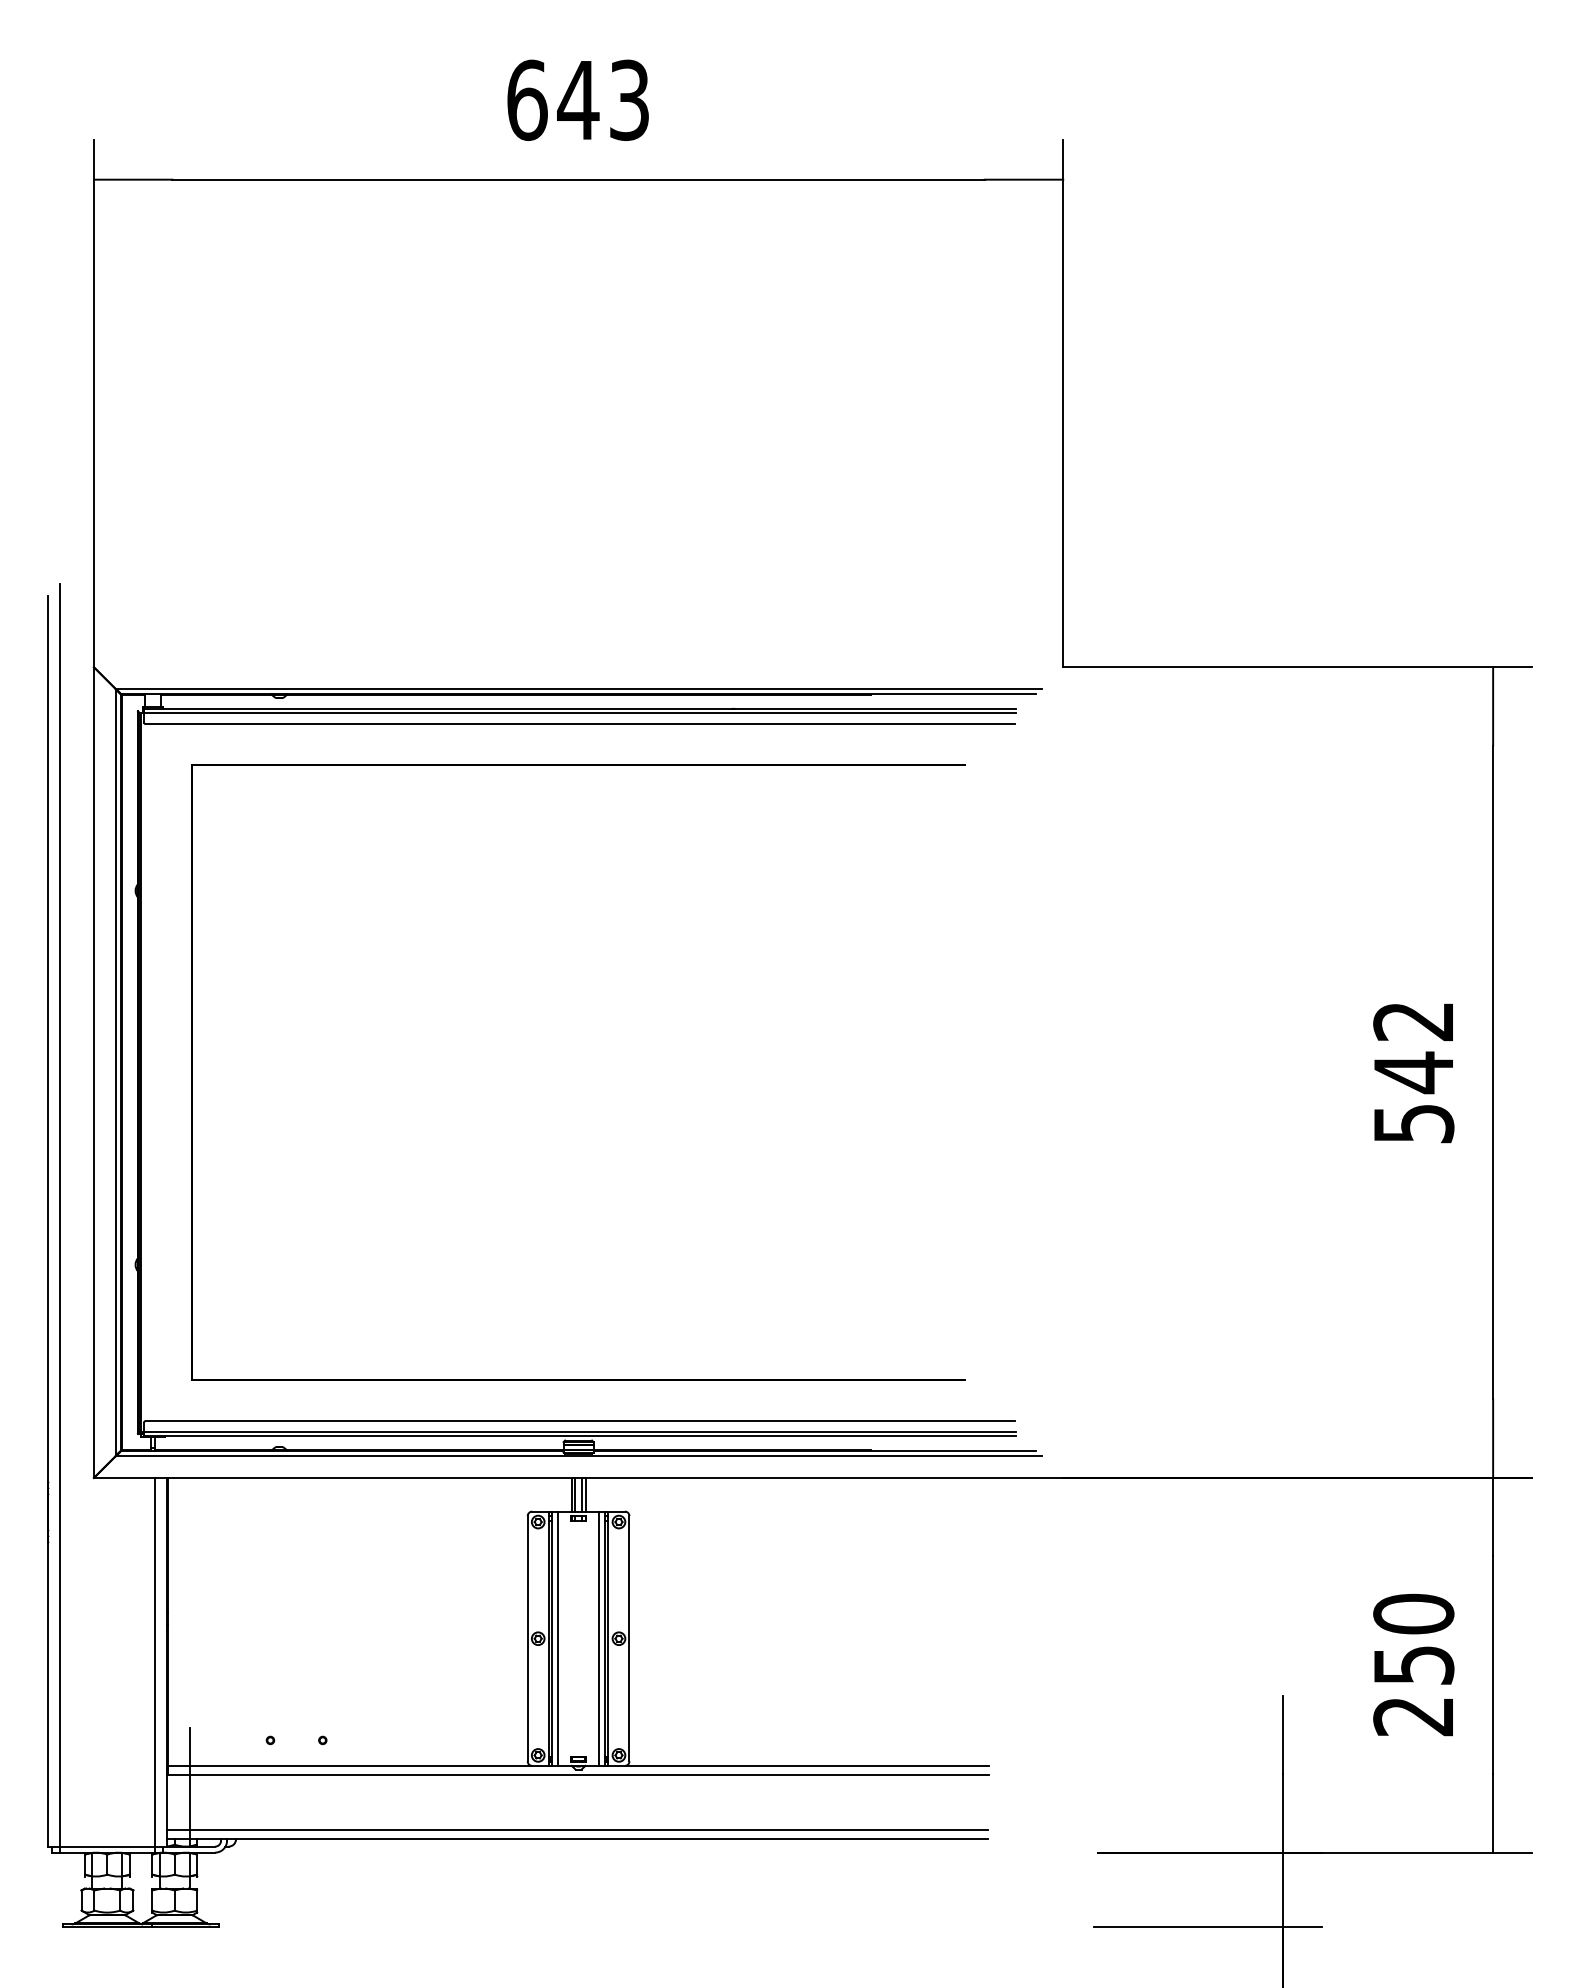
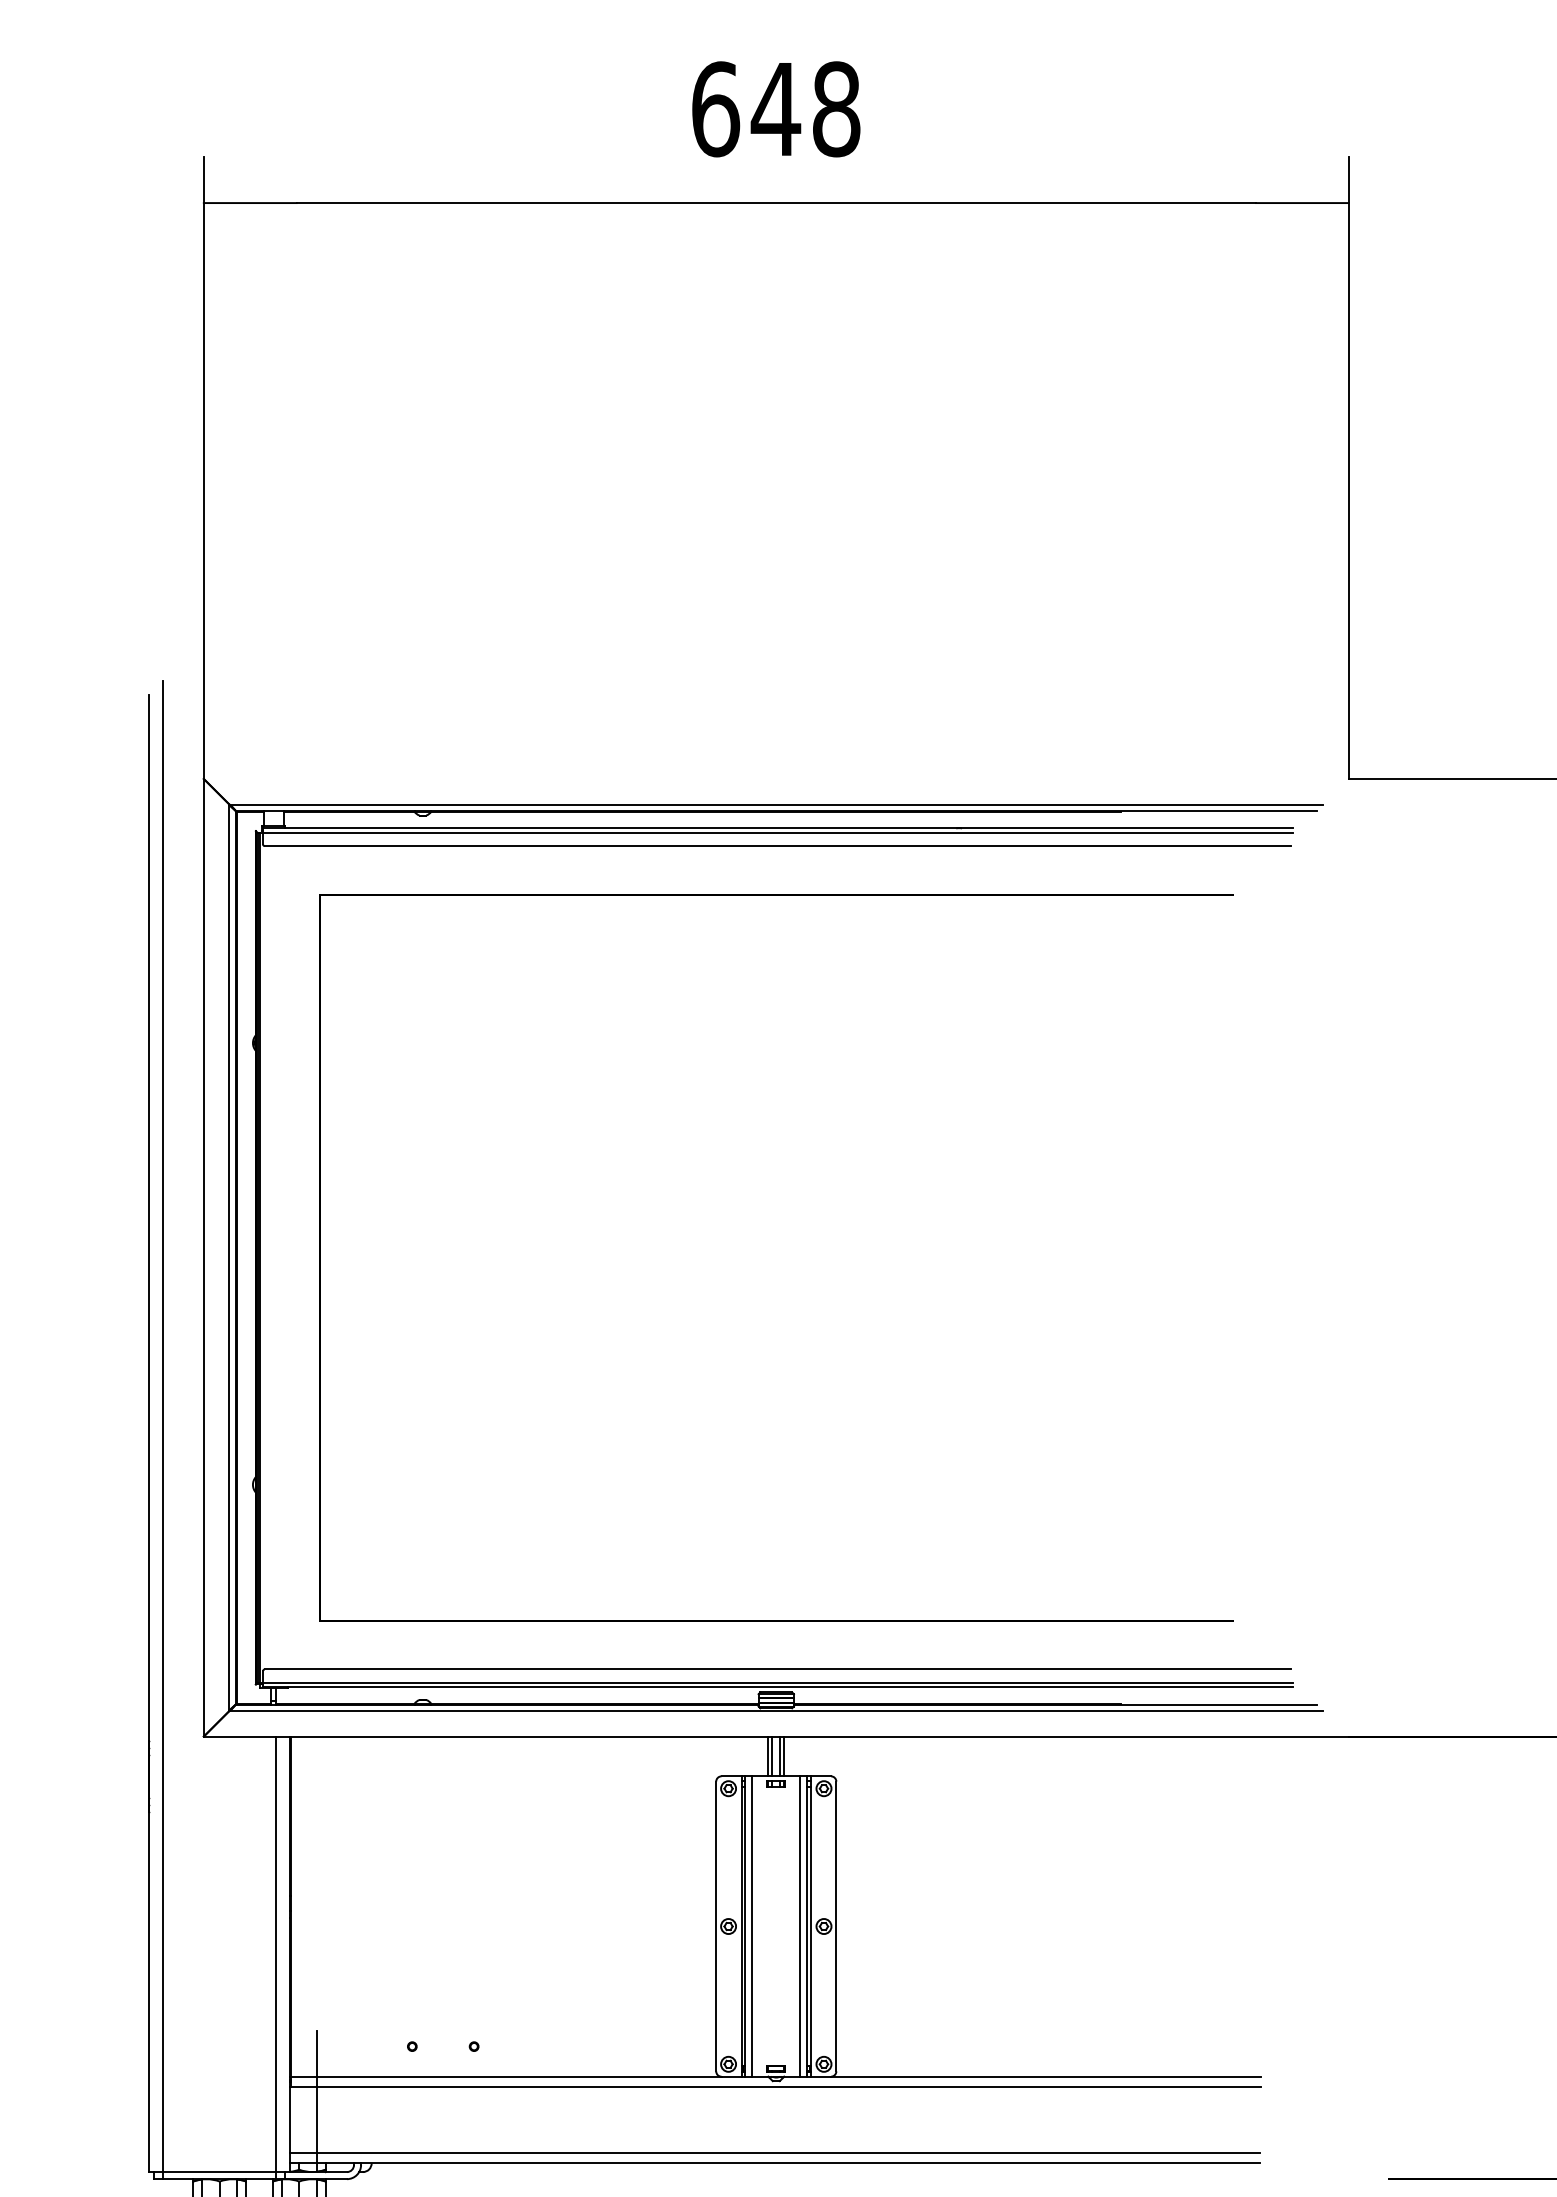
text: (629, 99) -> (836, 108), 643 -> 648

